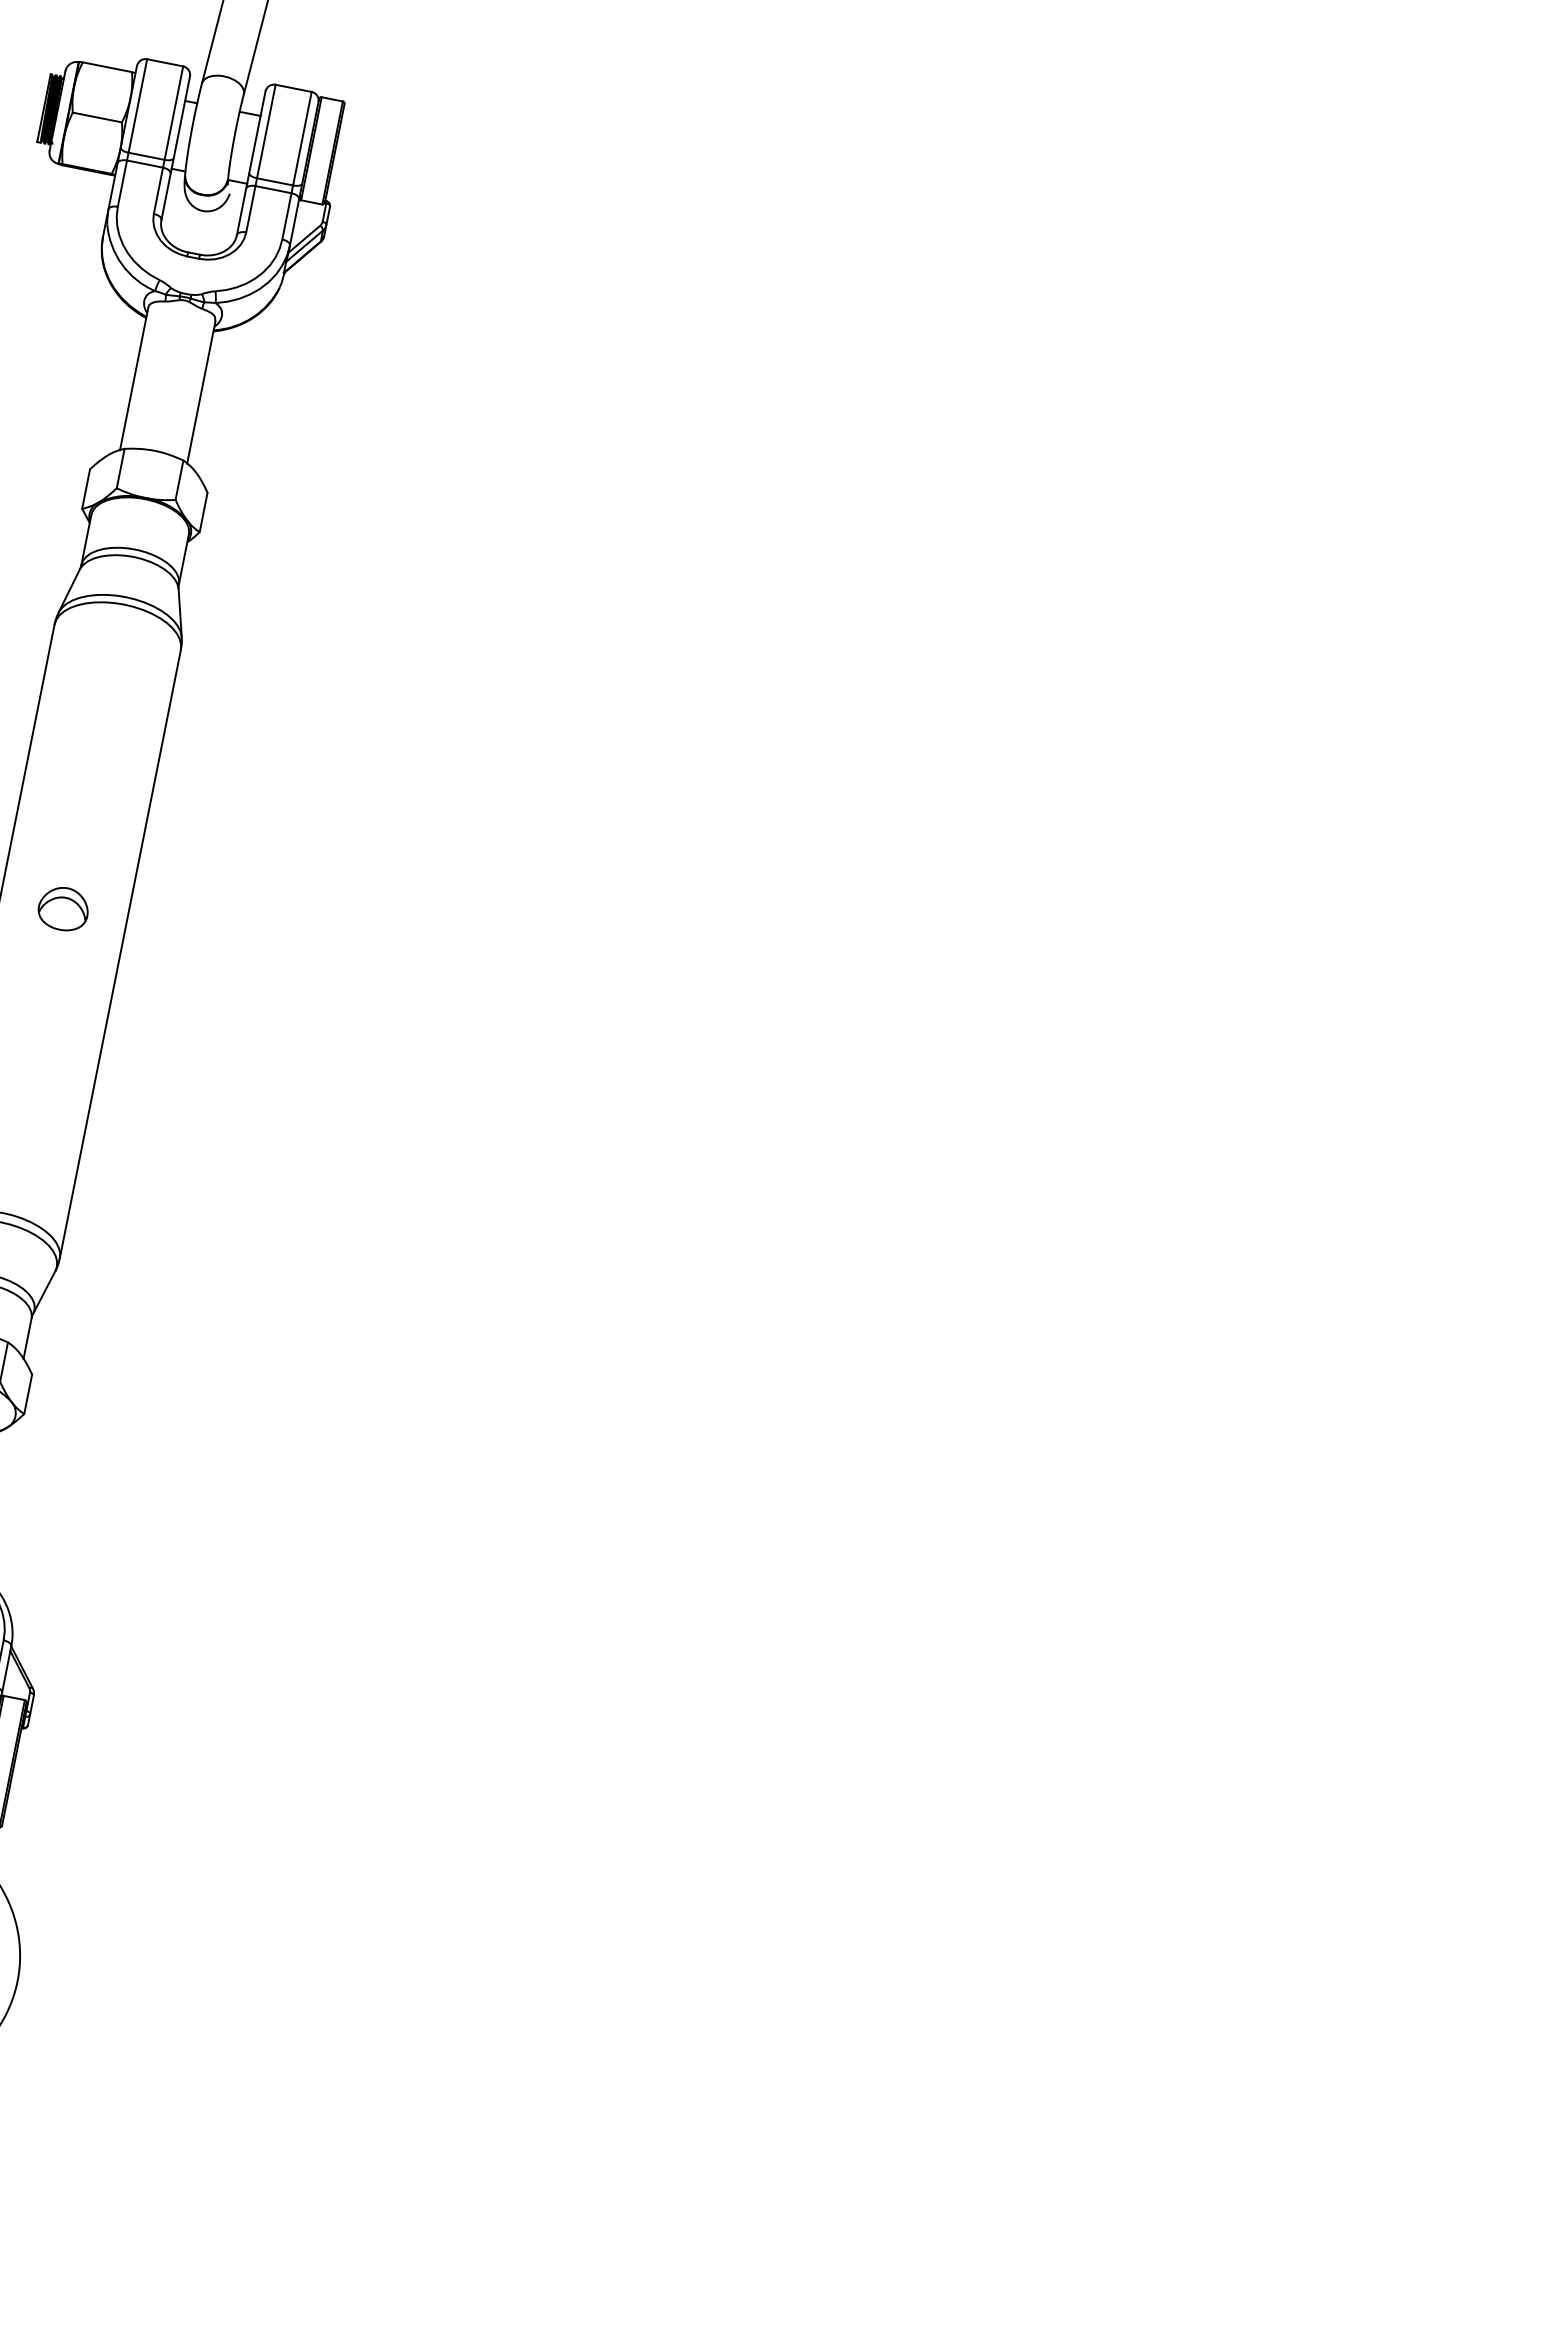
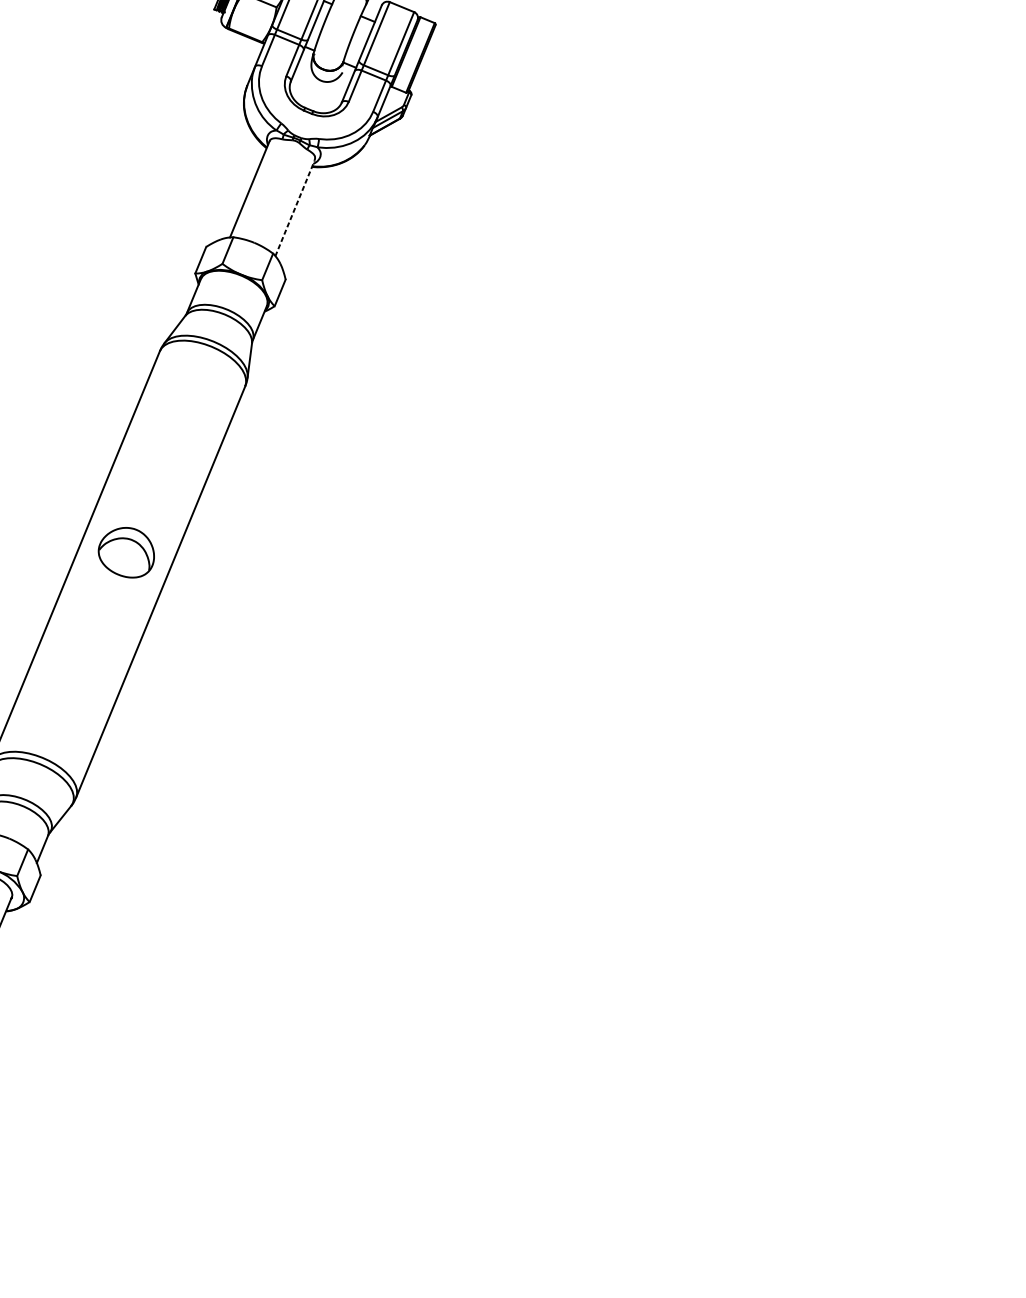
line: (201, 392) -> (295, 208), solid -> dashed
part: (62, 909) -> (126, 552), size x1.6

